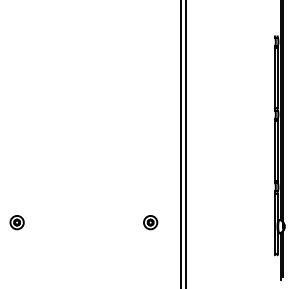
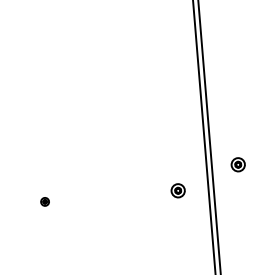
part: (212, 201) -> (238, 164), added
part: (16, 222) -> (44, 201), size x0.6

